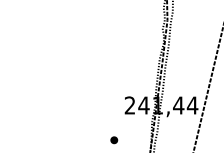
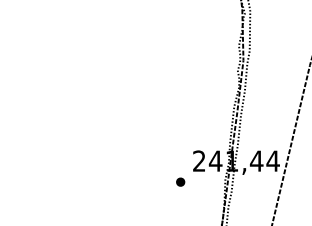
part: (114, 139) -> (180, 181), moved

